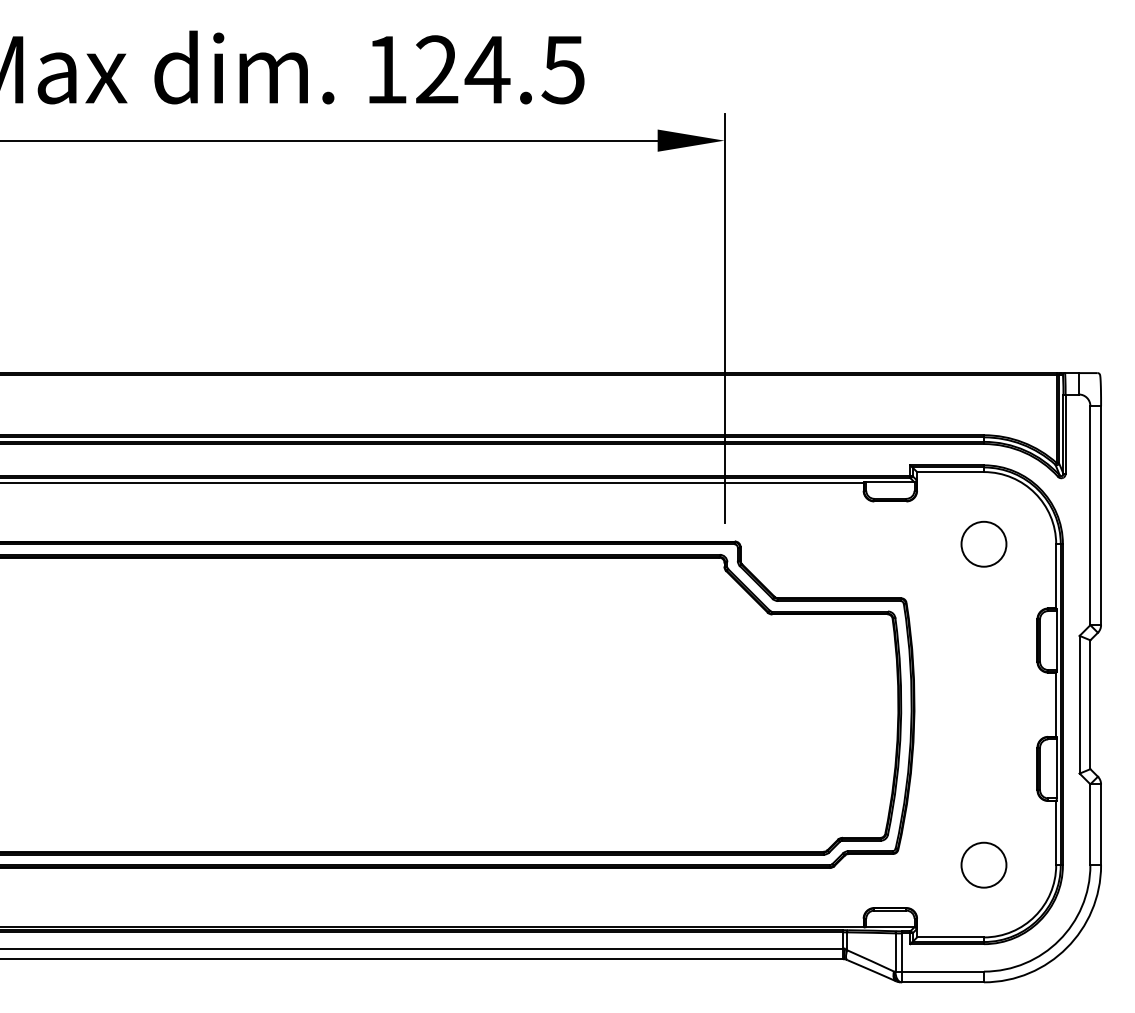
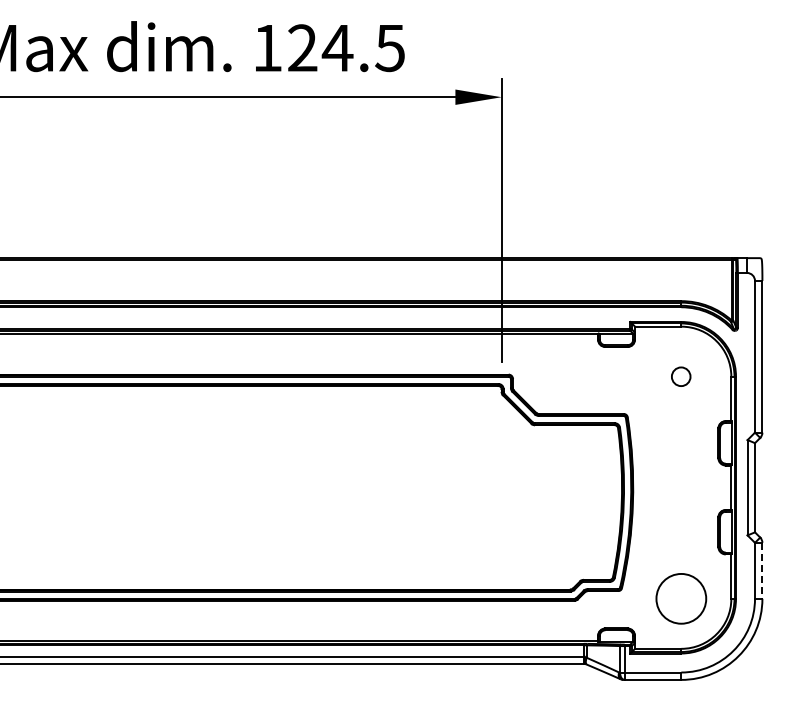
circle: (982, 544) -> (680, 376), size x0.6
line: (1101, 825) -> (762, 571), solid -> dashed
circle: (982, 864) -> (680, 598), size x1.6

